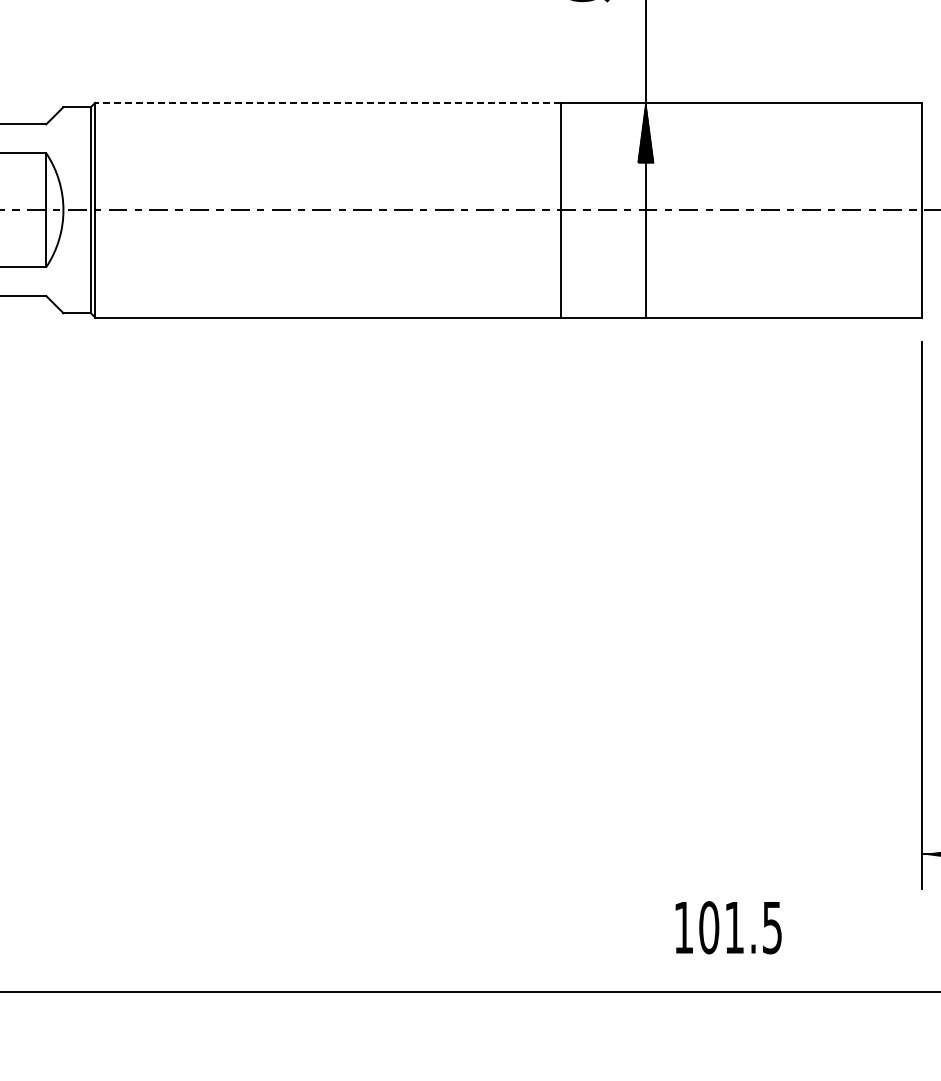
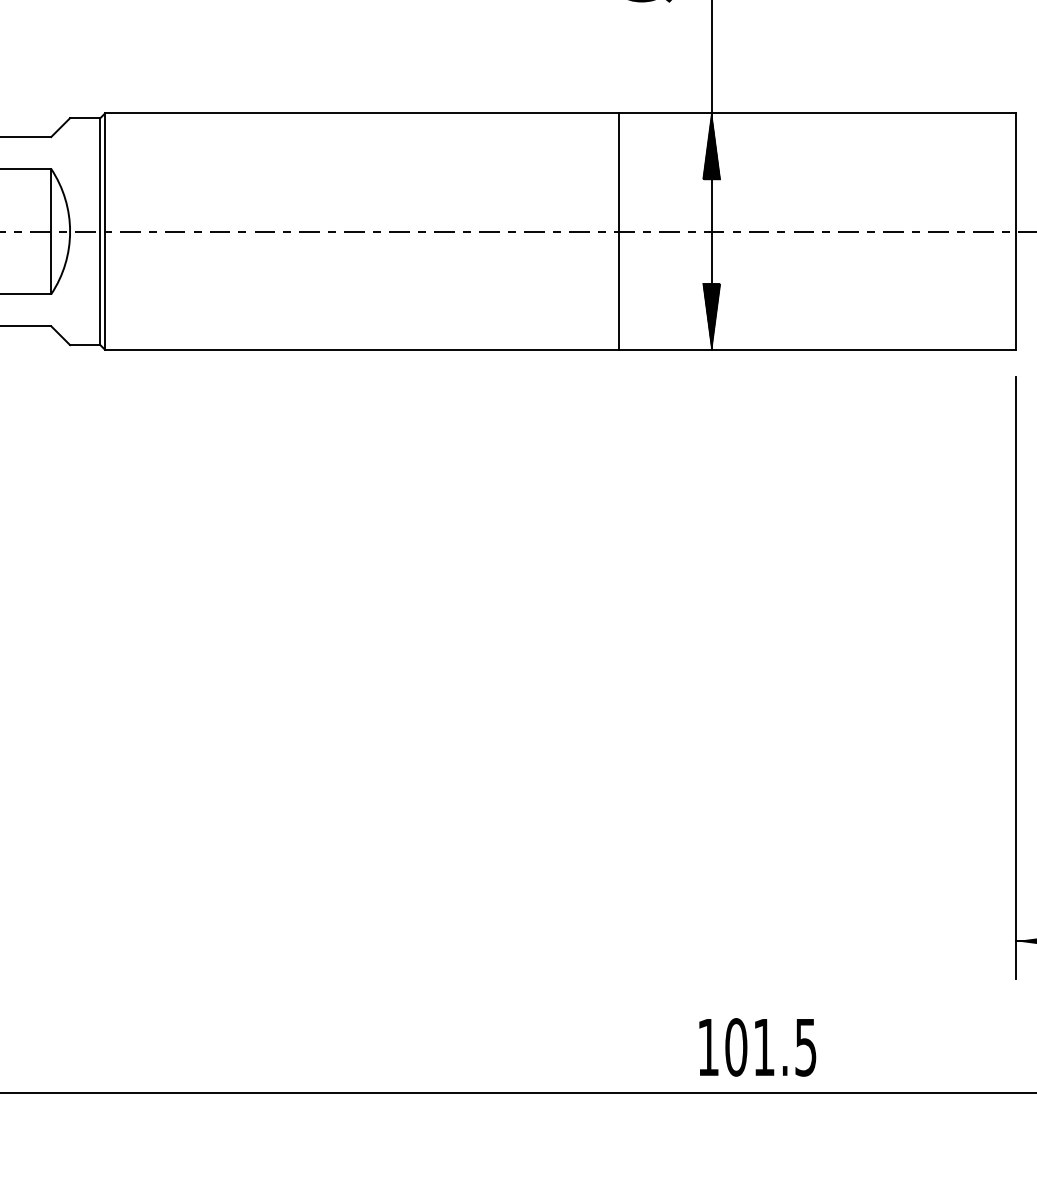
line: (327, 102) -> (360, 112), dashed -> solid
hatch: (645, 287) -> (711, 316), added
text: (728, 927) -> (757, 1047), moved

